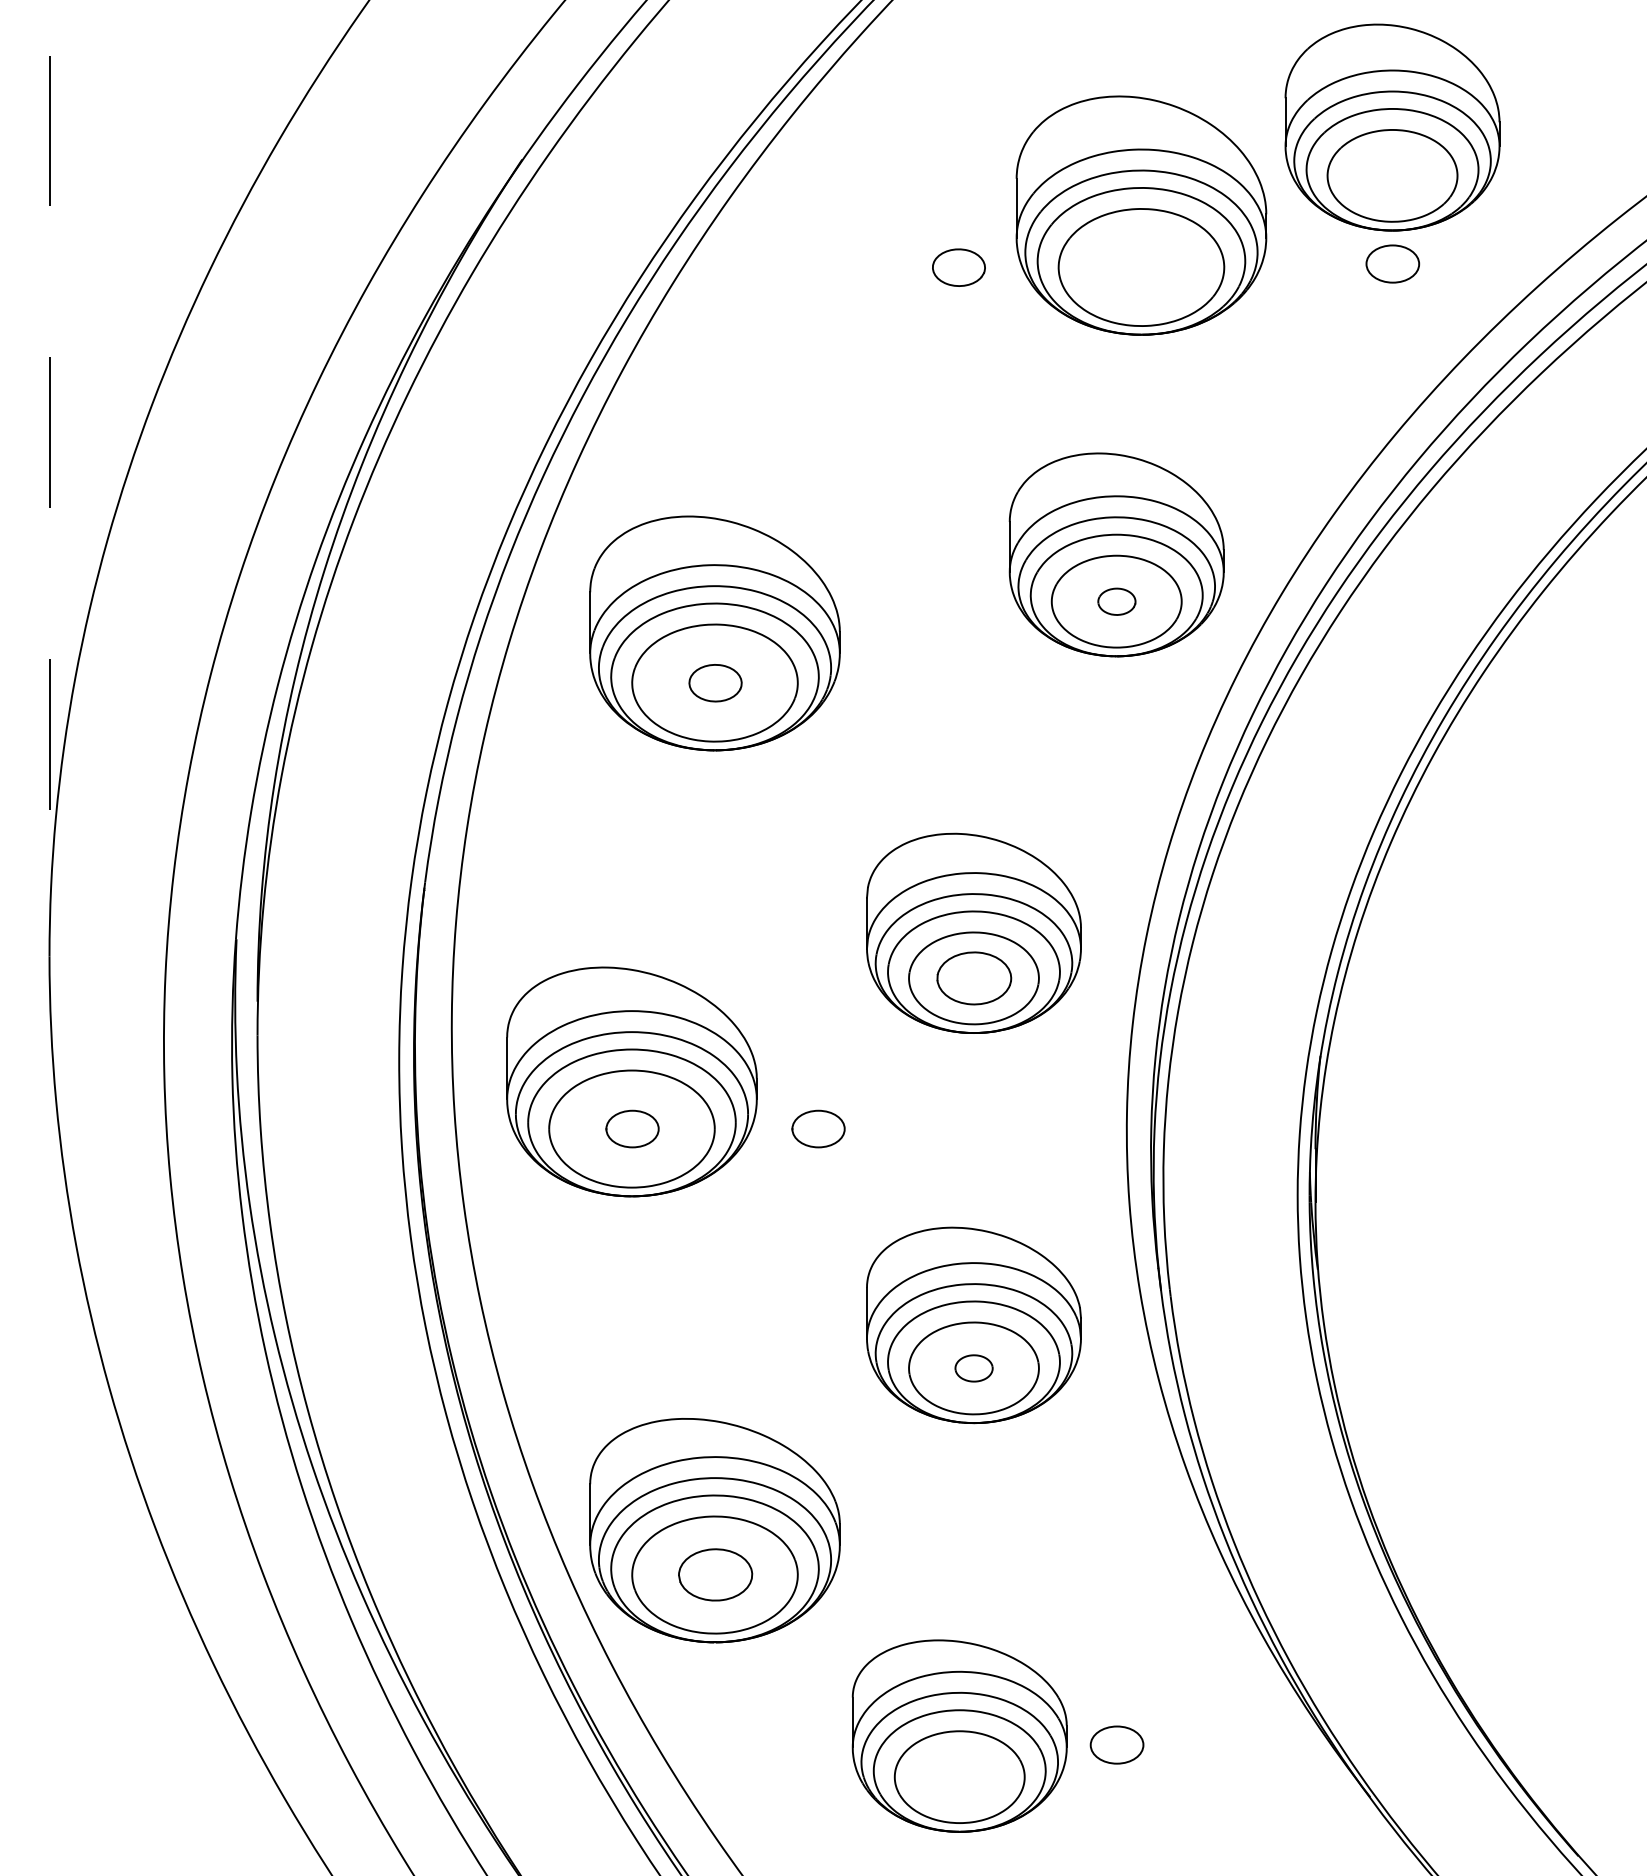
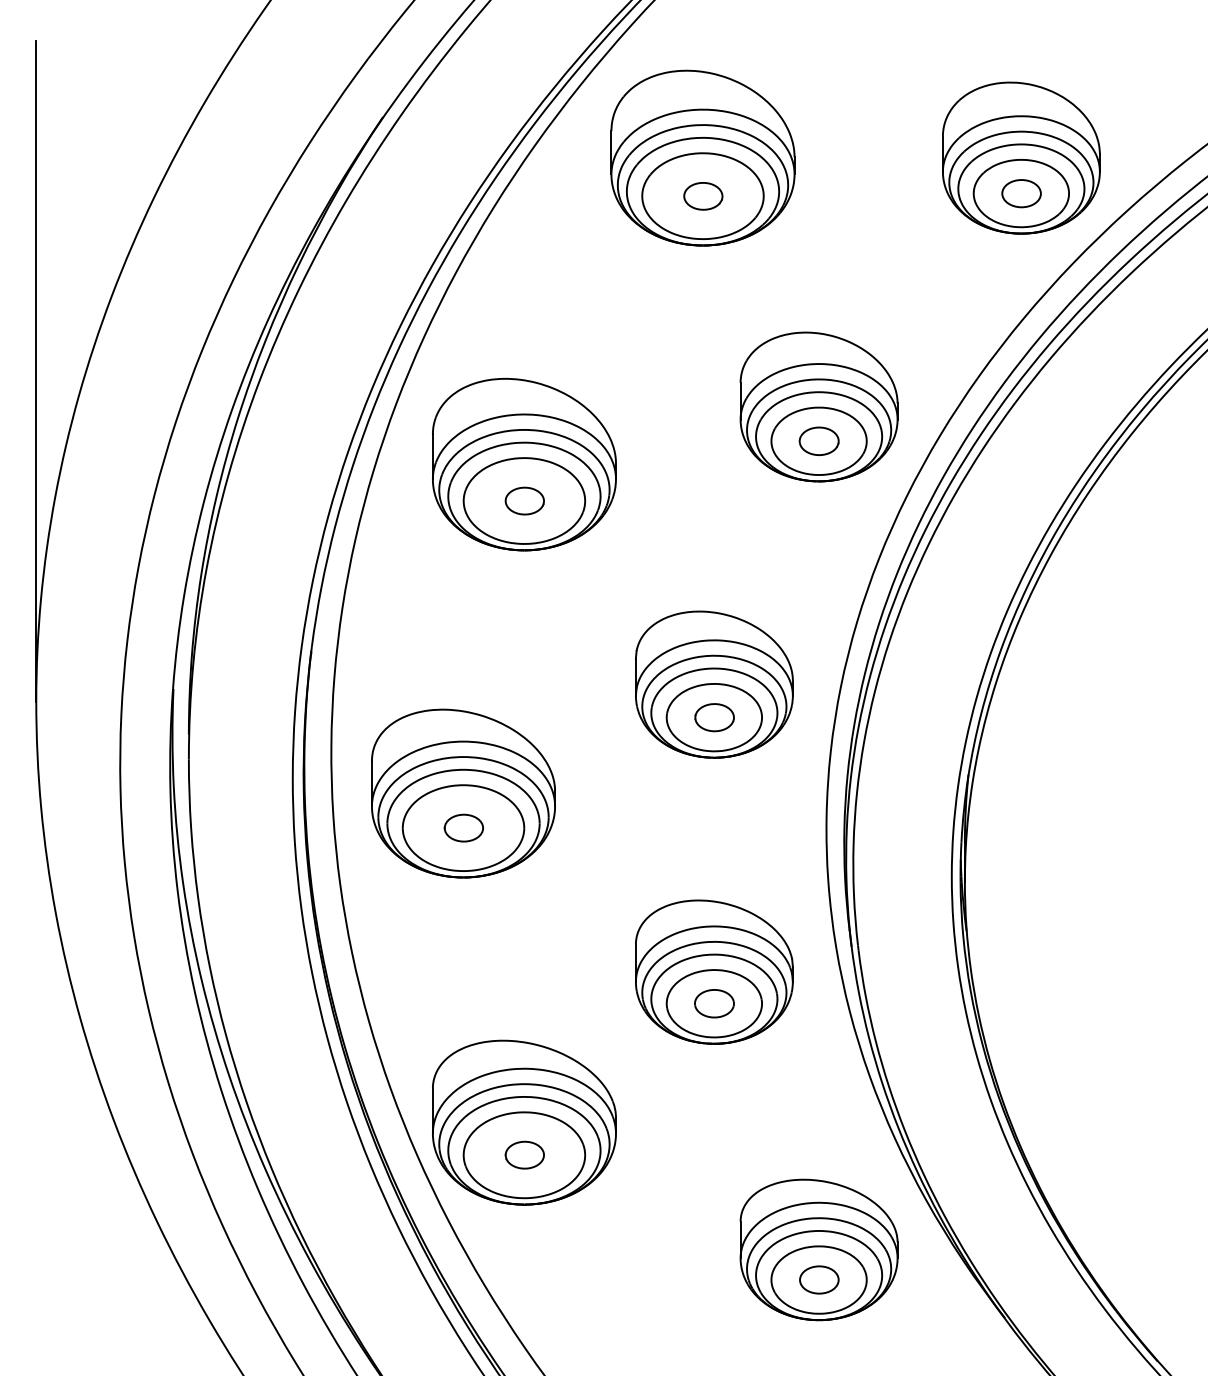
part: (1392, 127) -> (1021, 158), moved
part: (1141, 215) -> (703, 158), moved
line: (49, 506) -> (36, 371), dashed -> solid
part: (1116, 601) -> (818, 441), size x1.43
part: (974, 978) -> (714, 717), size x0.71
part: (818, 1128) -> (600, 827), removed
part: (973, 1368) -> (714, 1003), size x1.43
part: (715, 1574) -> (524, 1154), size x0.71
part: (959, 1735) -> (818, 1249), moved

